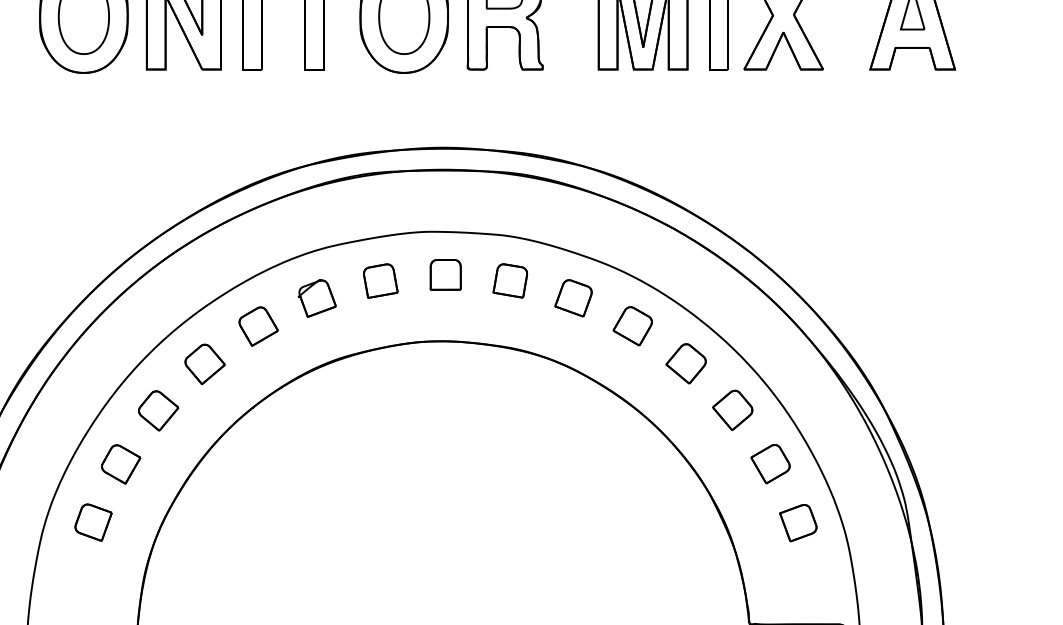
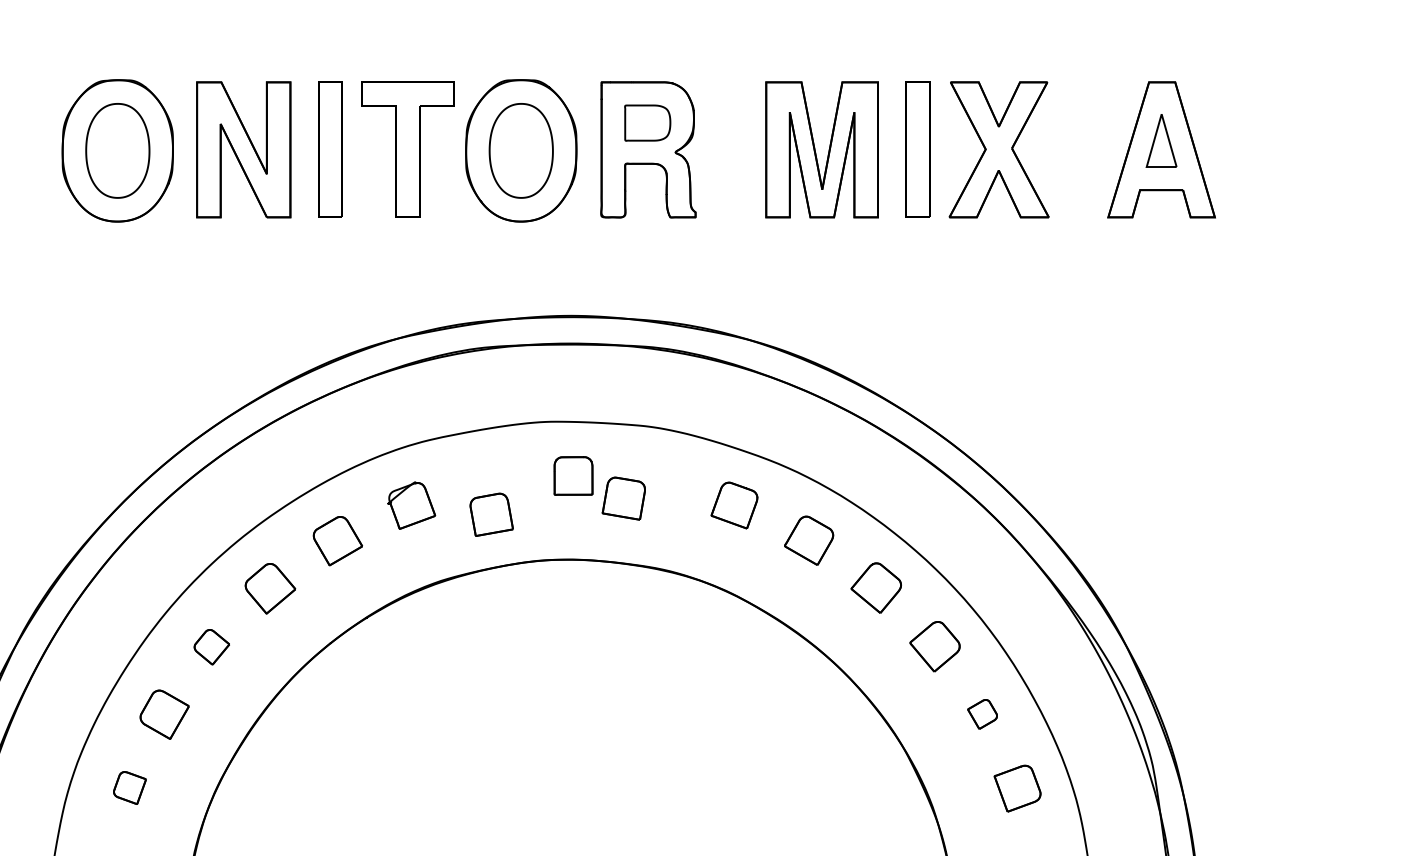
part: (380, 280) -> (491, 514), moved
part: (510, 280) -> (623, 498), moved
part: (158, 410) -> (211, 646), size x0.7
part: (770, 464) -> (982, 714), size x0.6
part: (93, 522) -> (129, 787), size x0.7

